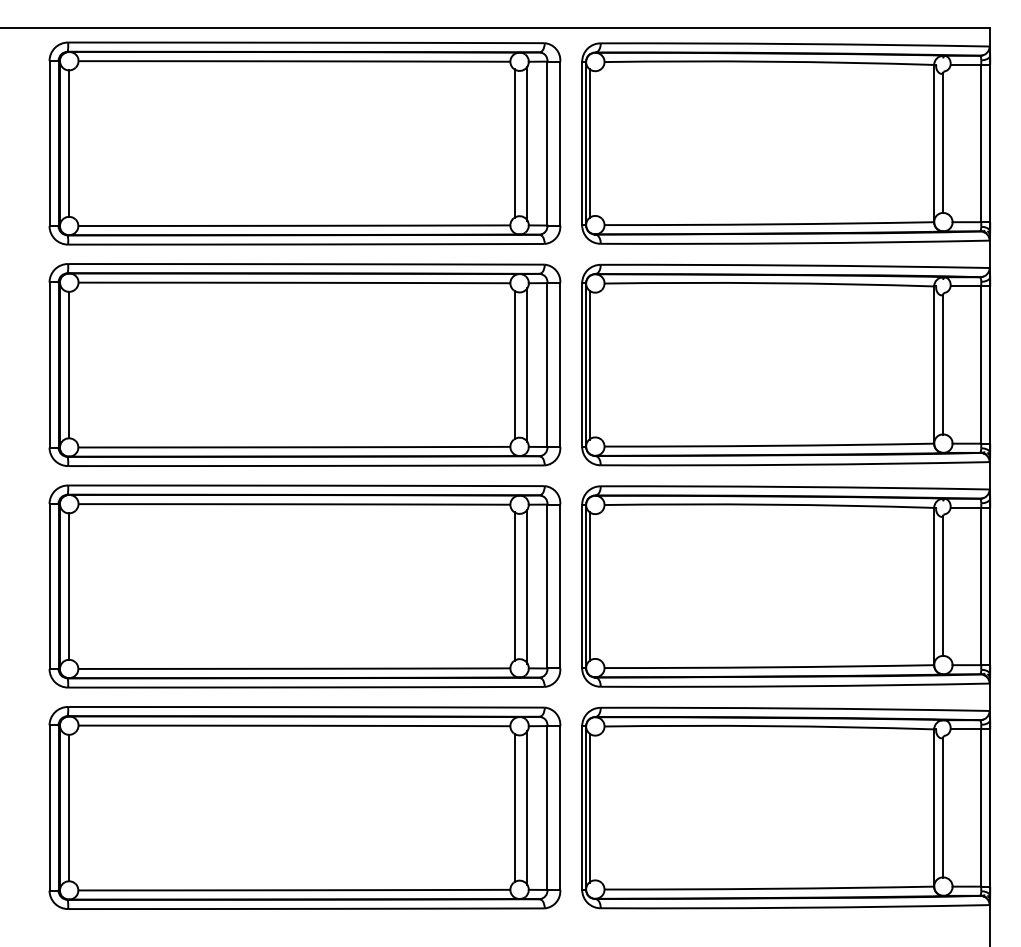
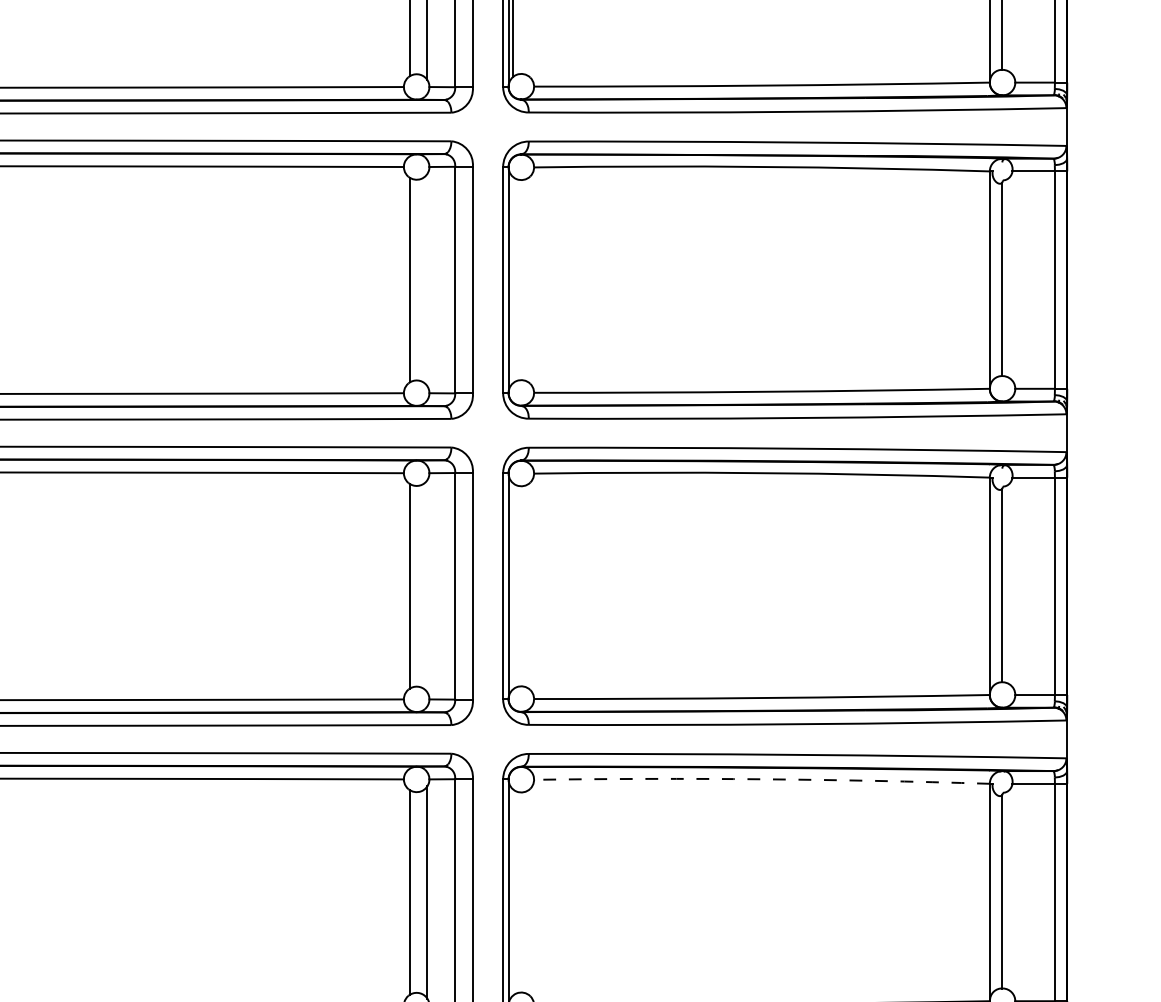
line: (589, 364) -> (513, 279), removed
line: (527, 365) -> (427, 280), removed
line: (527, 586) -> (427, 586), removed
line: (589, 586) -> (513, 586), removed
arc: (769, 726) -> (762, 779), solid -> dashed
line: (589, 807) -> (513, 891), removed

